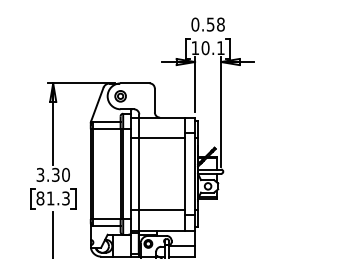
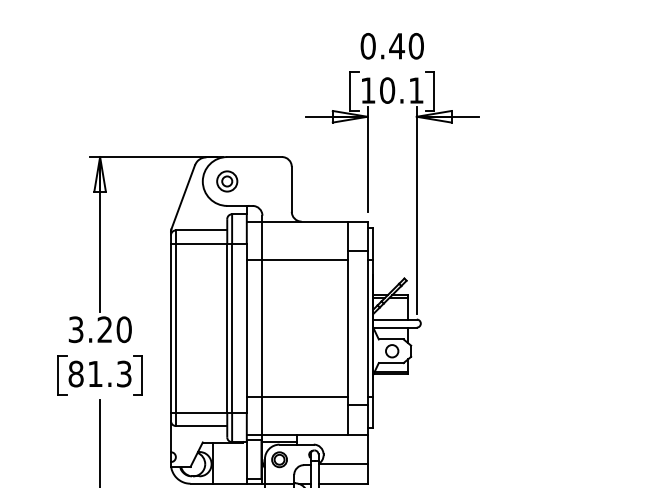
text: (215, 24) -> (406, 46), 0.58 -> 0.40
text: (55, 174) -> (104, 328), 3.30 -> 3.20

